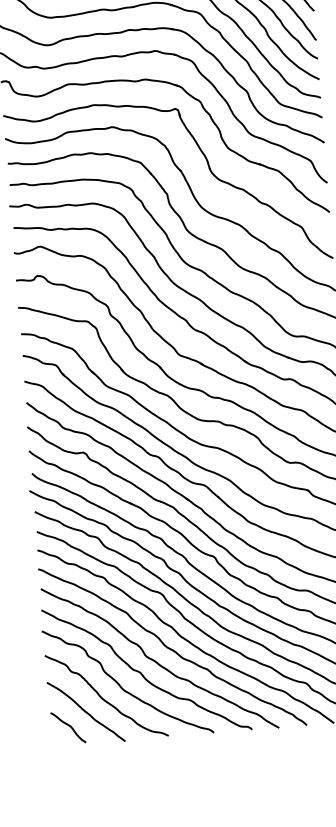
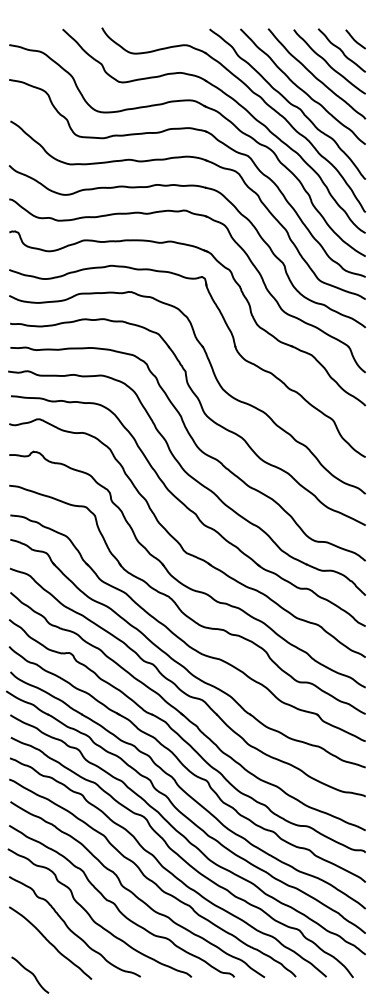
curve: (68, 726) -> (30, 973), moved

